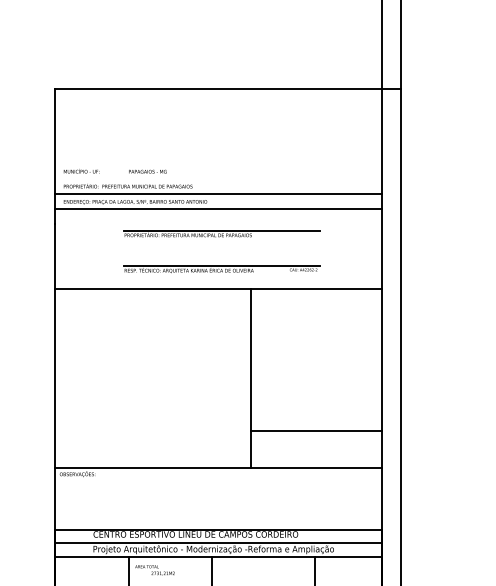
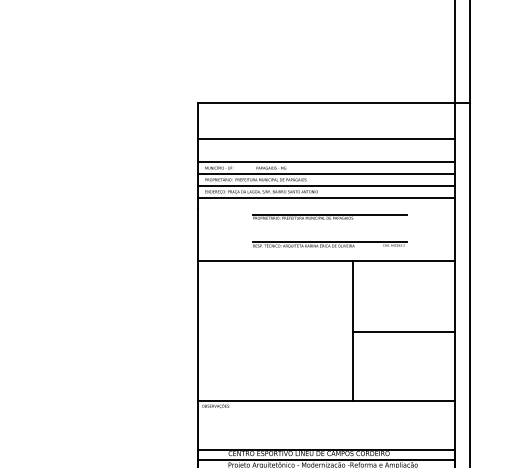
line: (217, 133) -> (326, 138), added
line: (217, 164) -> (326, 162), added
line: (217, 179) -> (326, 174), added
line: (315, 431) -> (403, 332), moved

